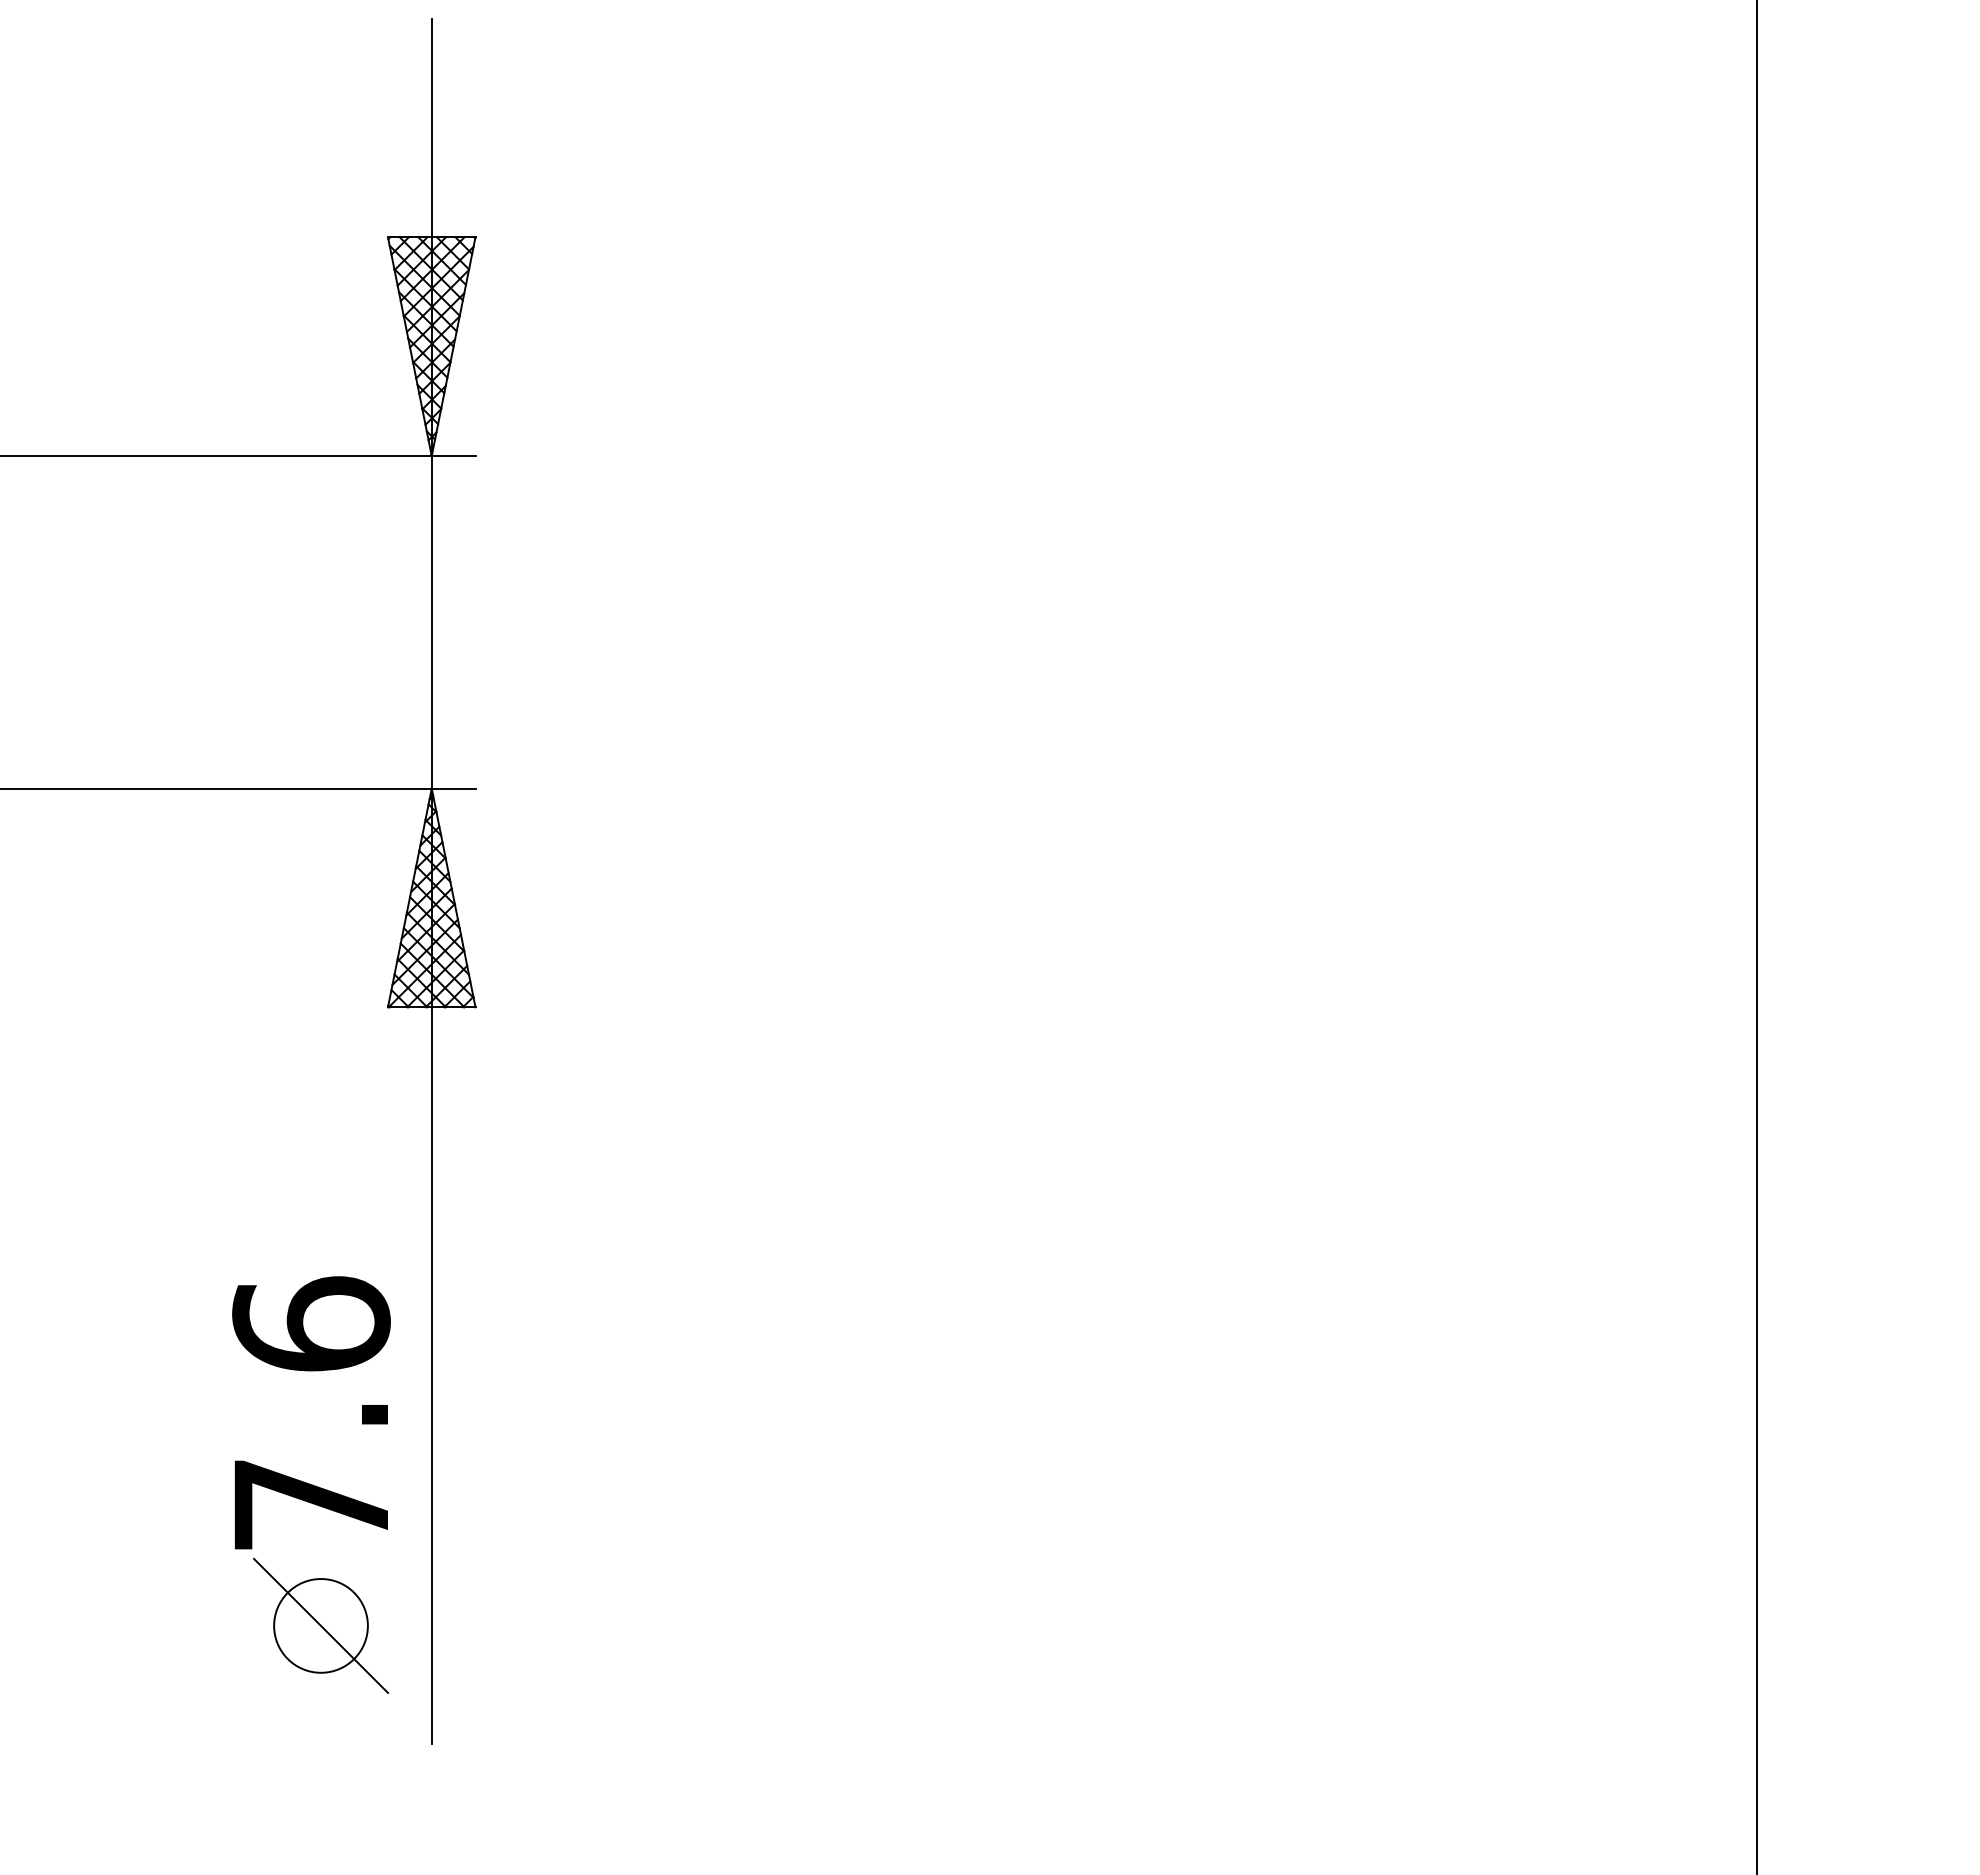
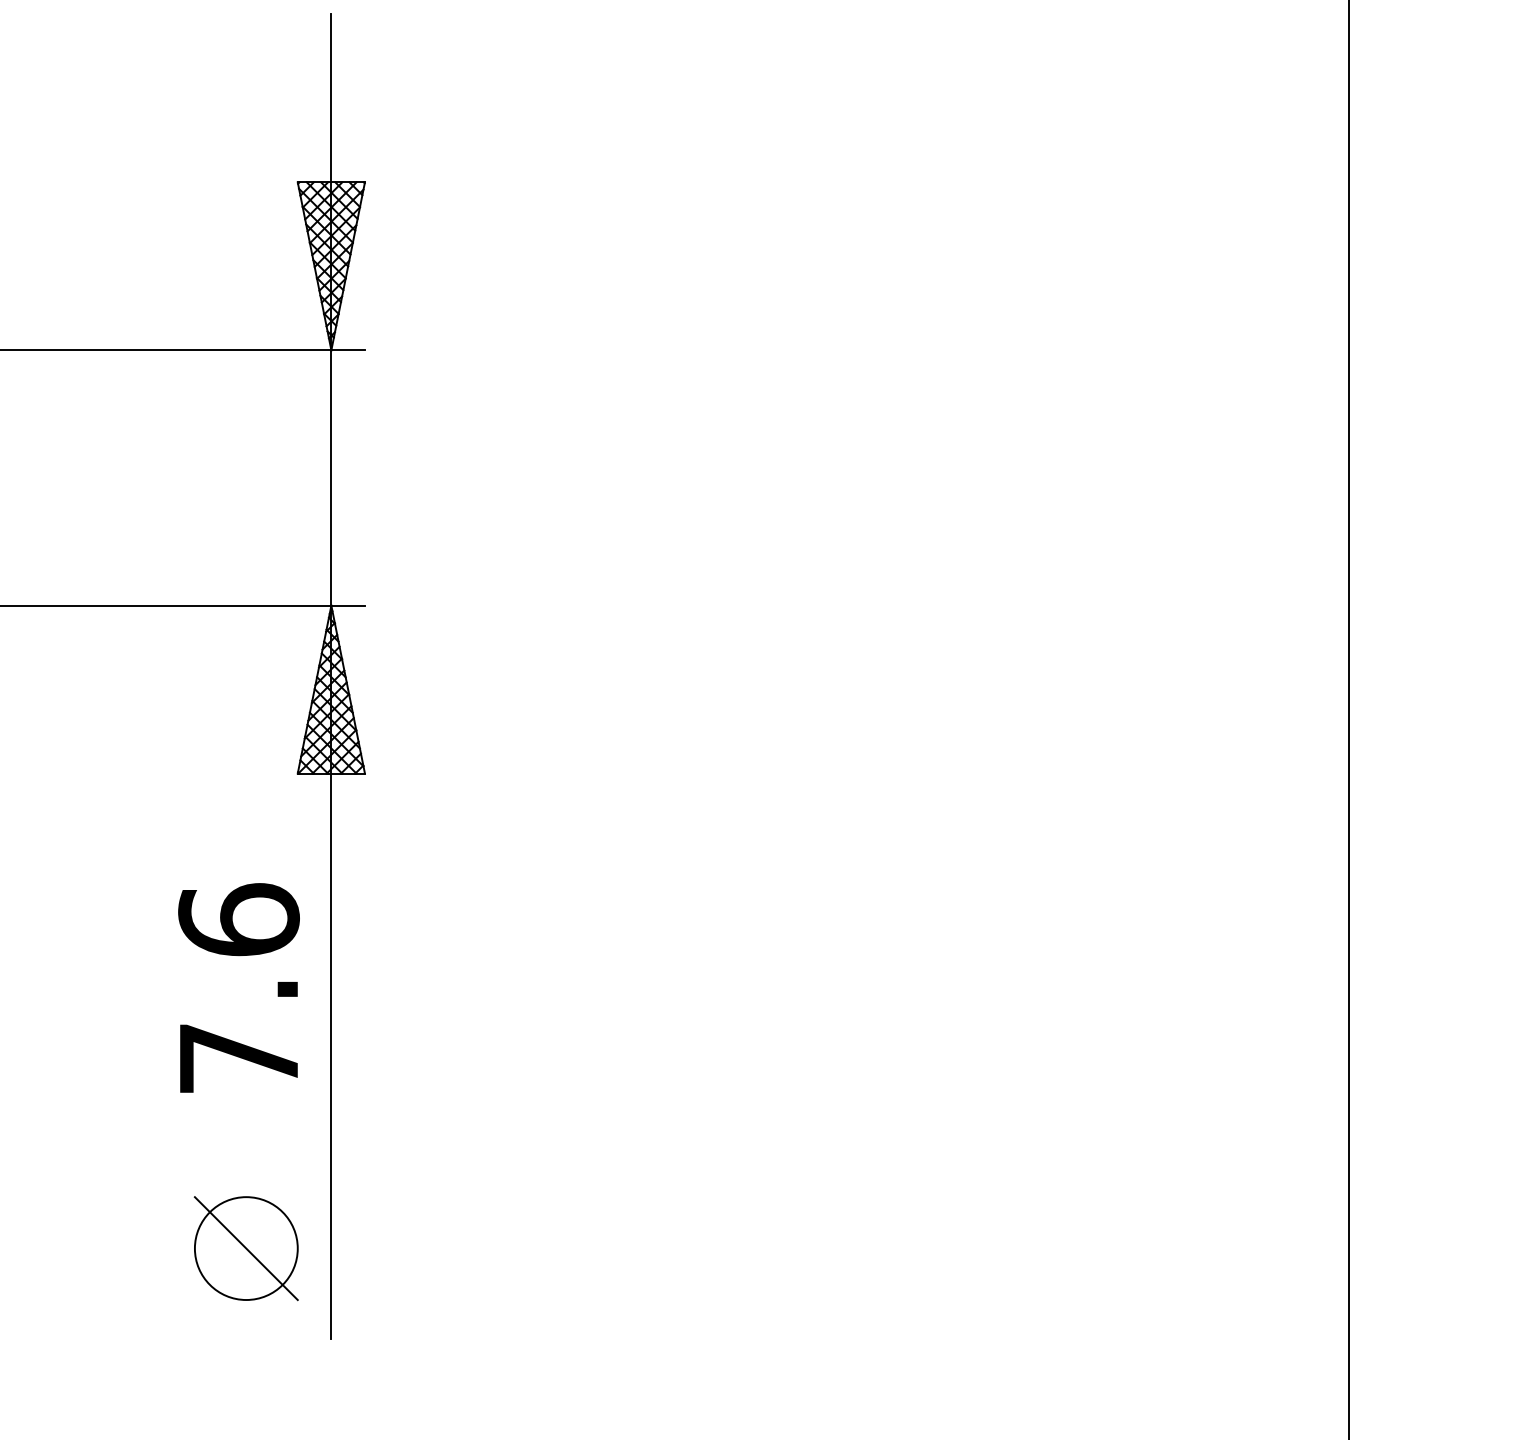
text: (310, 1412) -> (238, 987), moved
circle: (319, 1625) -> (245, 1248), size x1.43

